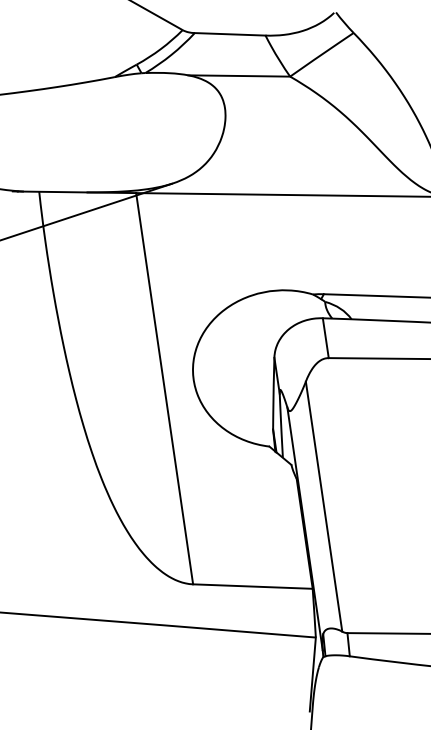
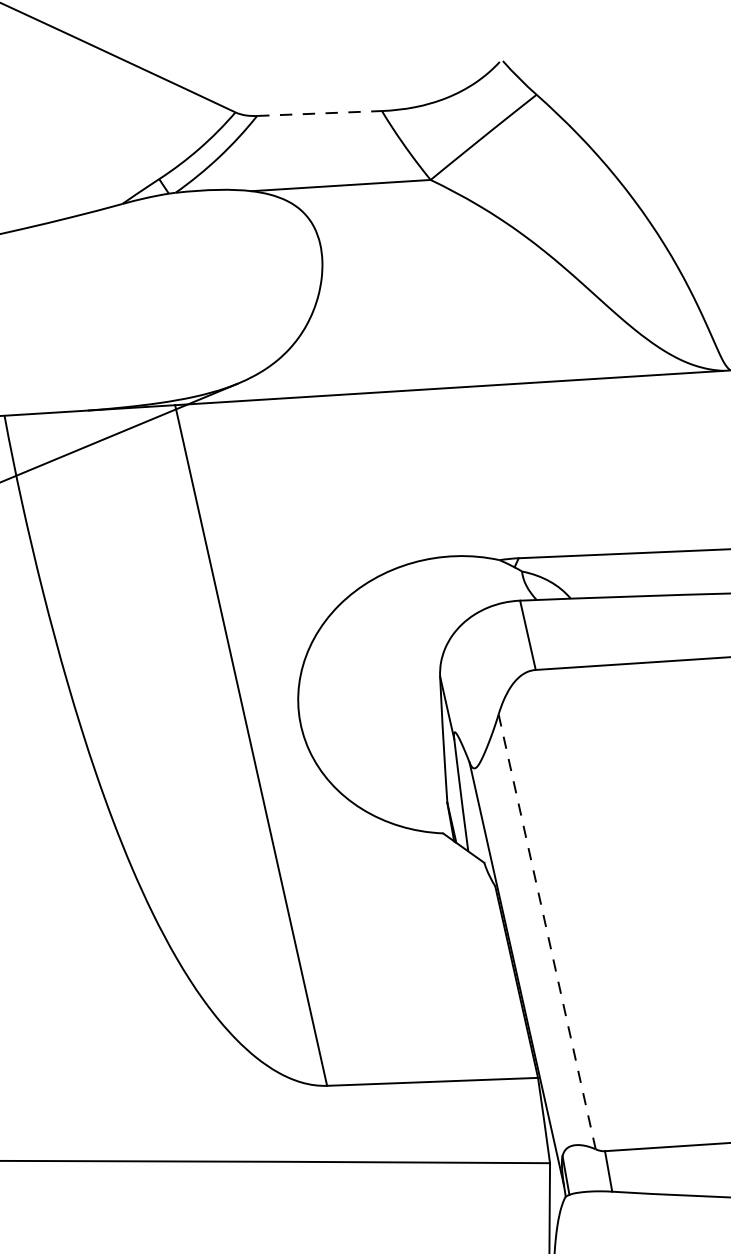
line: (230, 34) -> (320, 113), solid -> dashed
line: (324, 507) -> (548, 933), solid -> dashed

